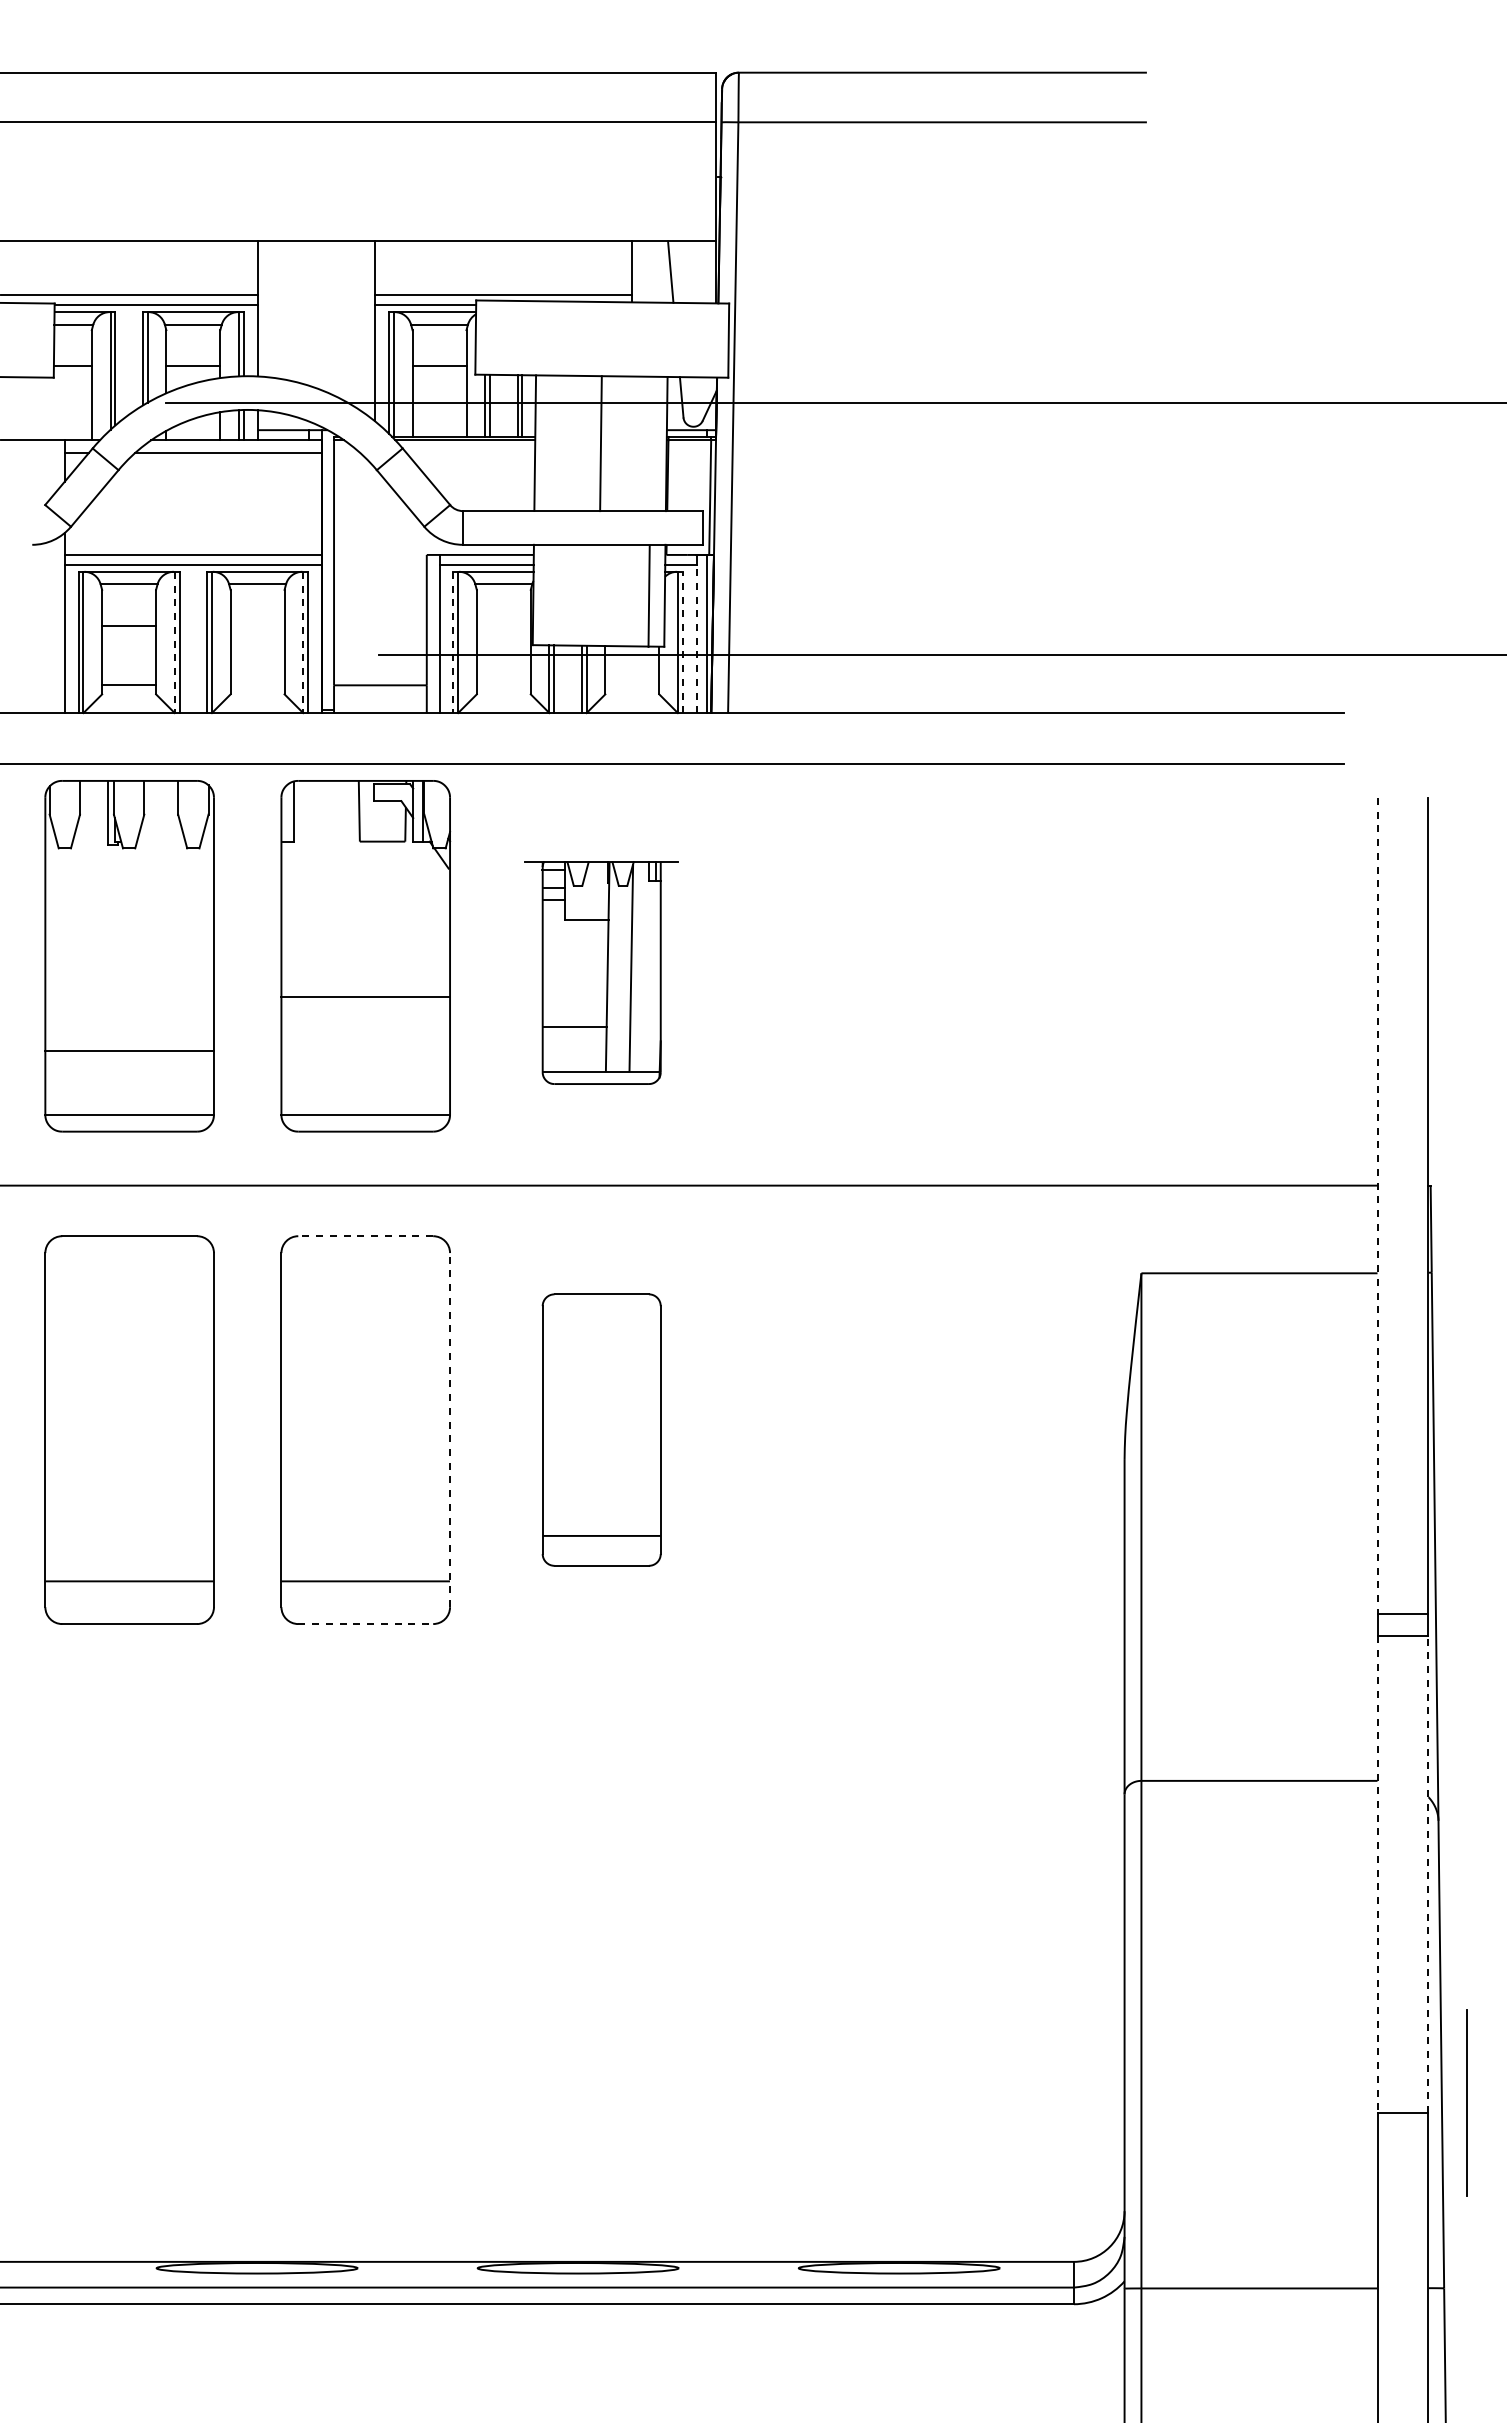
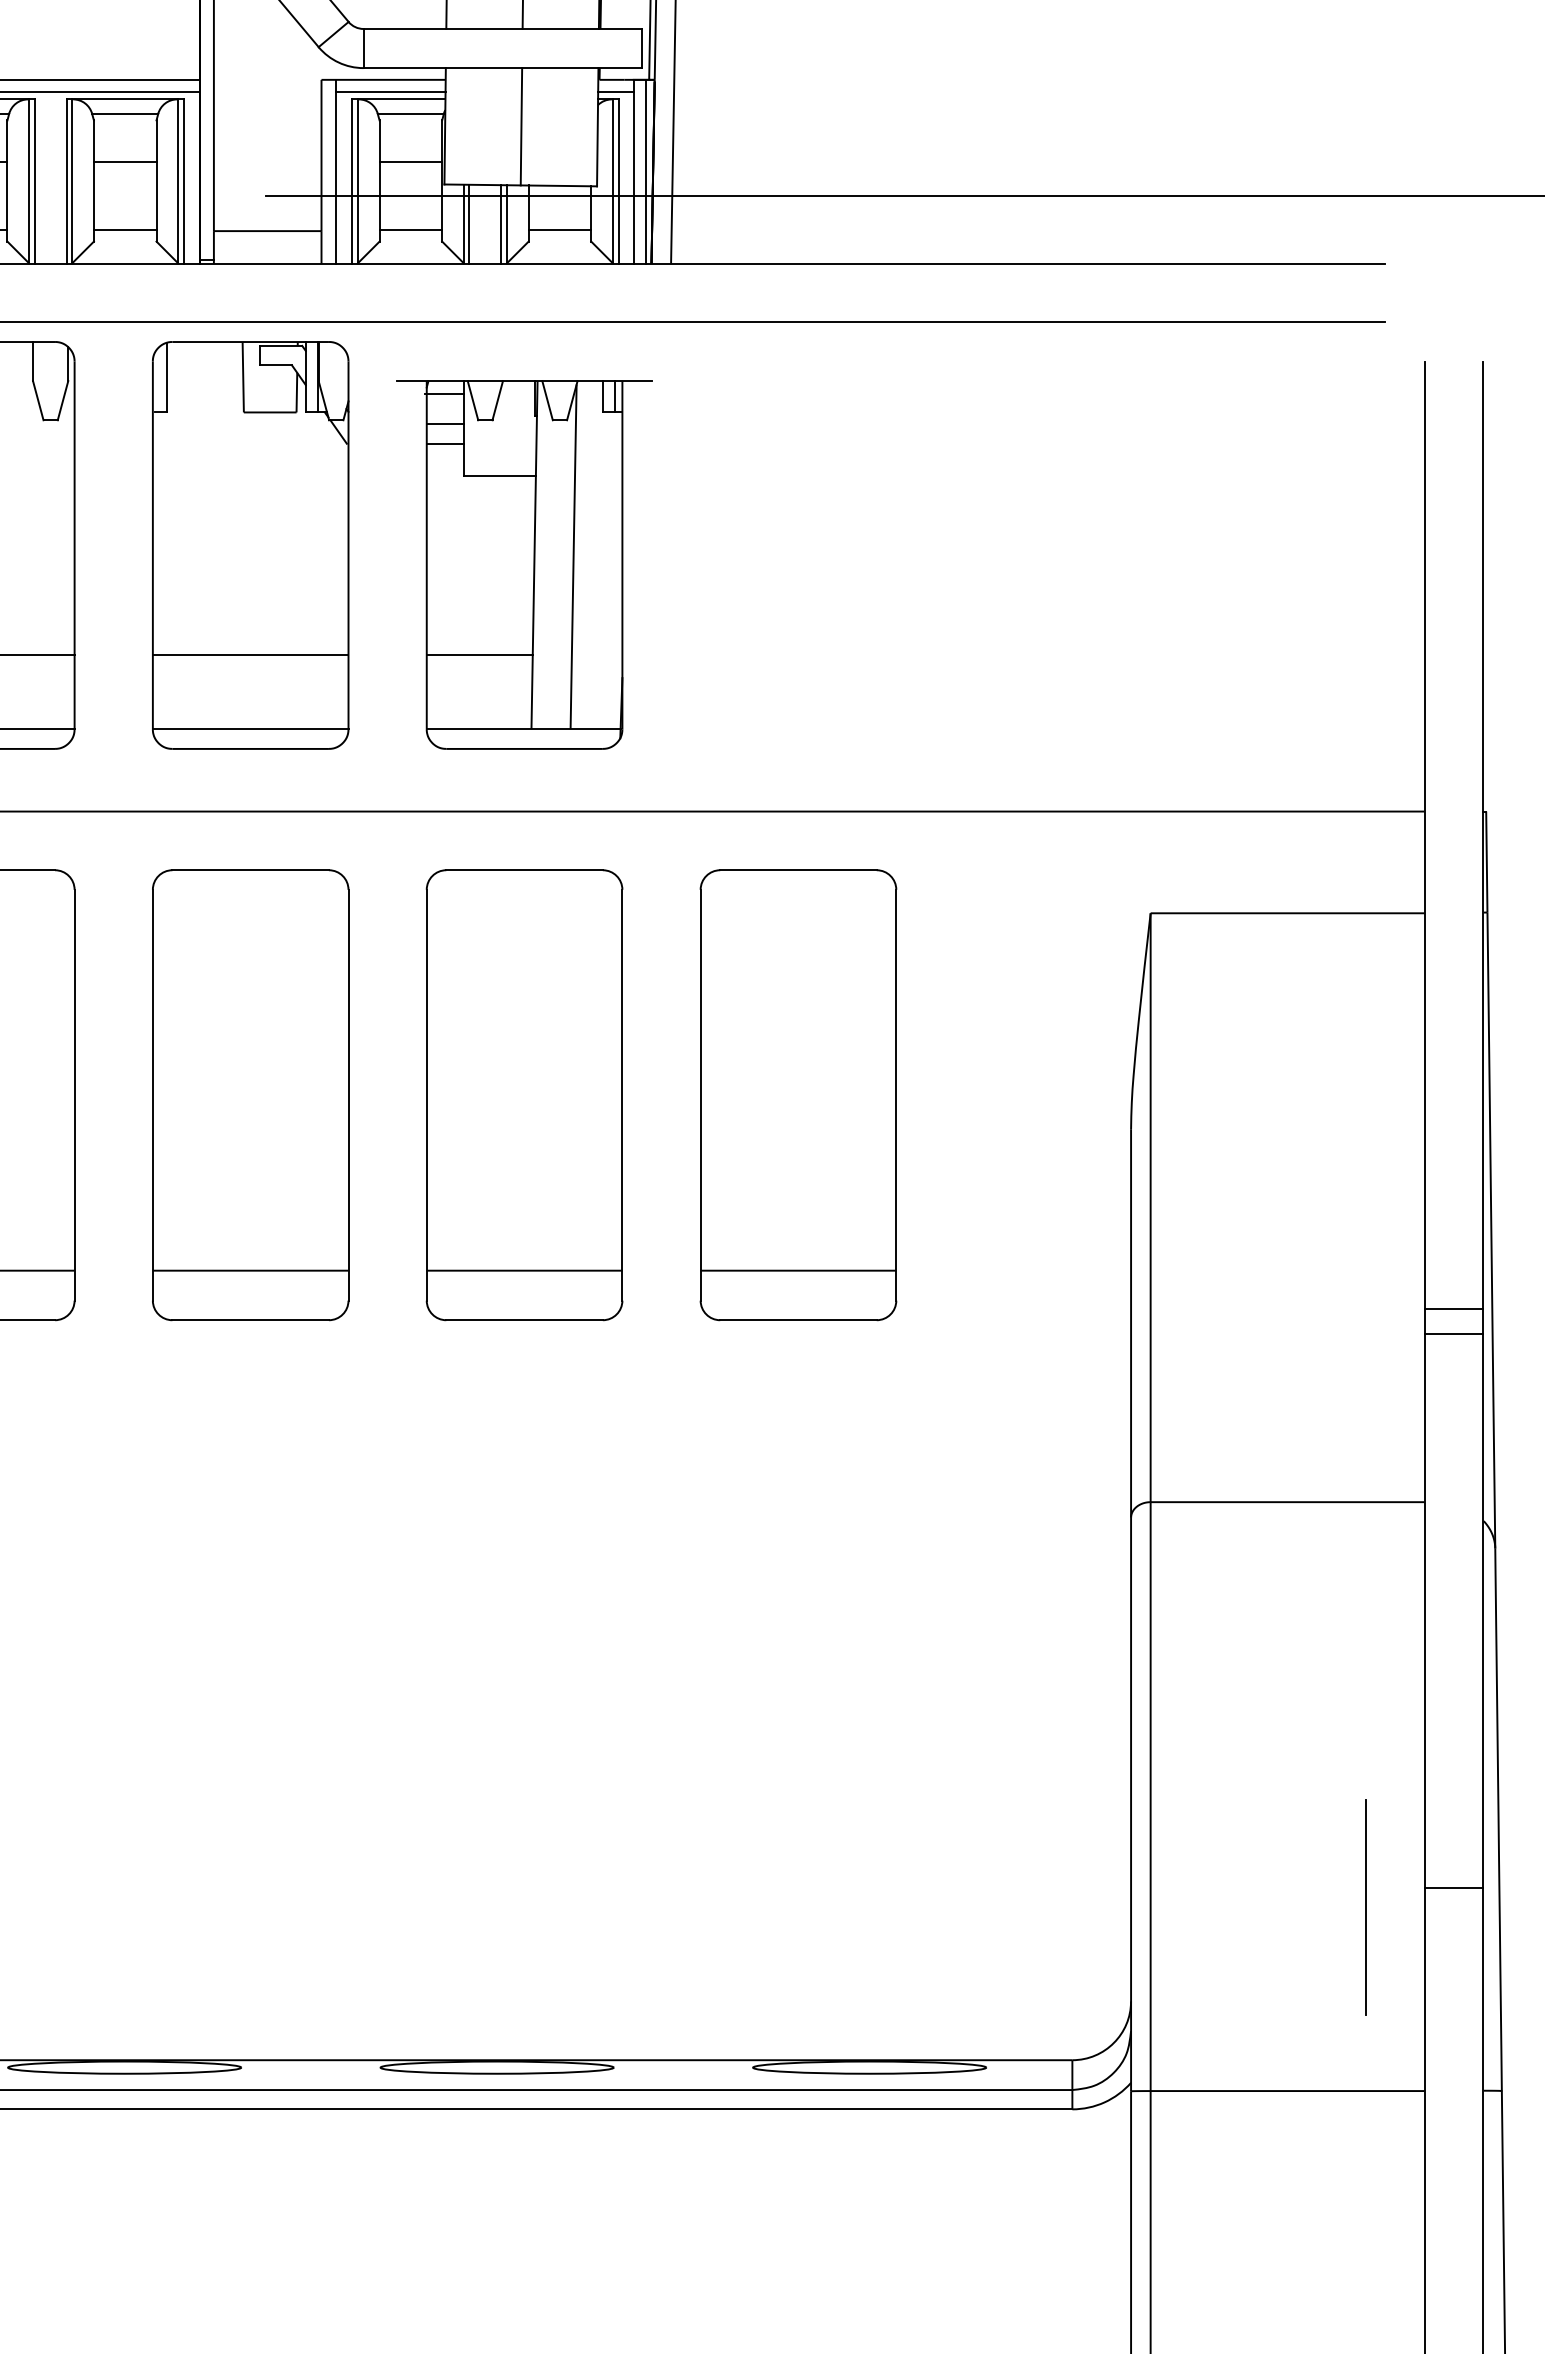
line: (648, 595) -> (520, 125), moved
line: (257, 625) -> (125, 161), added
line: (503, 625) -> (410, 161), added
line: (696, 638) -> (634, 176), dashed -> solid
line: (174, 642) -> (28, 181), dashed -> solid
line: (303, 642) -> (178, 181), dashed -> solid
line: (453, 642) -> (352, 181), dashed -> solid
line: (682, 642) -> (618, 181), dashed -> solid
line: (257, 684) -> (125, 230), added
line: (503, 684) -> (410, 230), added
line: (632, 684) -> (560, 230), added
part: (601, 972) -> (524, 564), size x1.43
line: (365, 996) -> (250, 654), moved
line: (1377, 1206) -> (1424, 835), dashed -> solid
line: (365, 1236) -> (250, 870), dashed -> solid
line: (450, 1429) -> (349, 1094), dashed -> solid
part: (601, 1429) -> (524, 1094), size x1.43
part: (837, 1429) -> (798, 1094), added
line: (366, 1624) -> (251, 1320), dashed -> solid
line: (1377, 1874) -> (1424, 1610), dashed -> solid
line: (1428, 1874) -> (1483, 1610), dashed -> solid
line: (1466, 2102) -> (1365, 1906), moved

